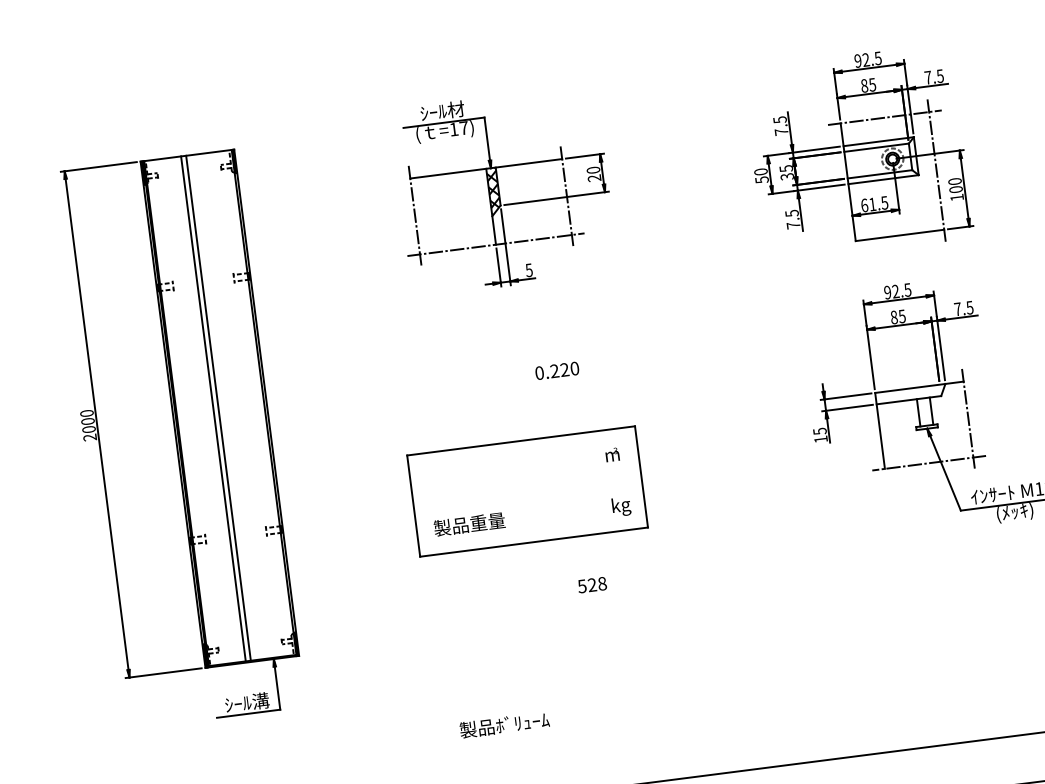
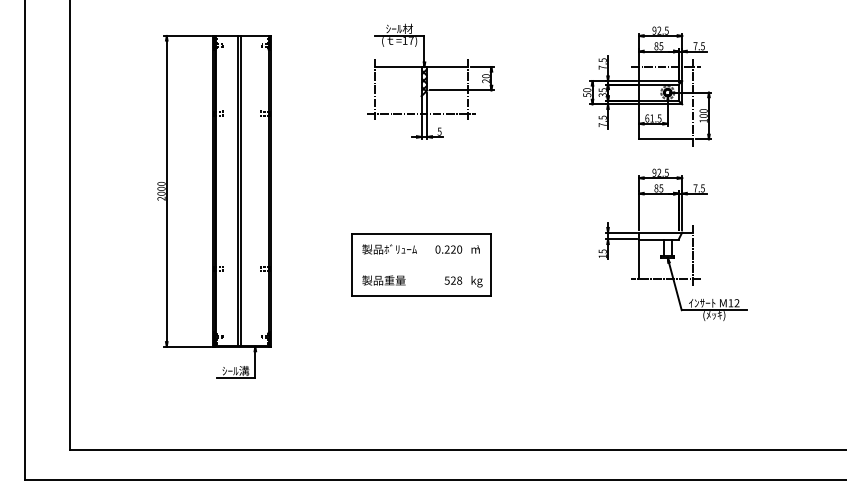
text: (556, 370) -> (448, 249), moved
text: (592, 584) -> (453, 280), moved
text: (504, 725) -> (389, 249), moved

